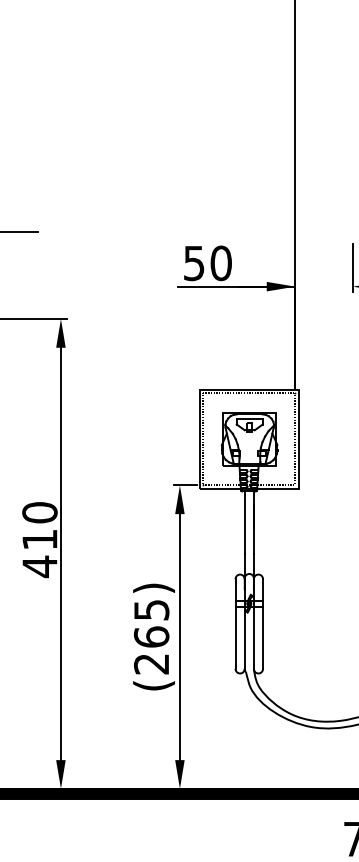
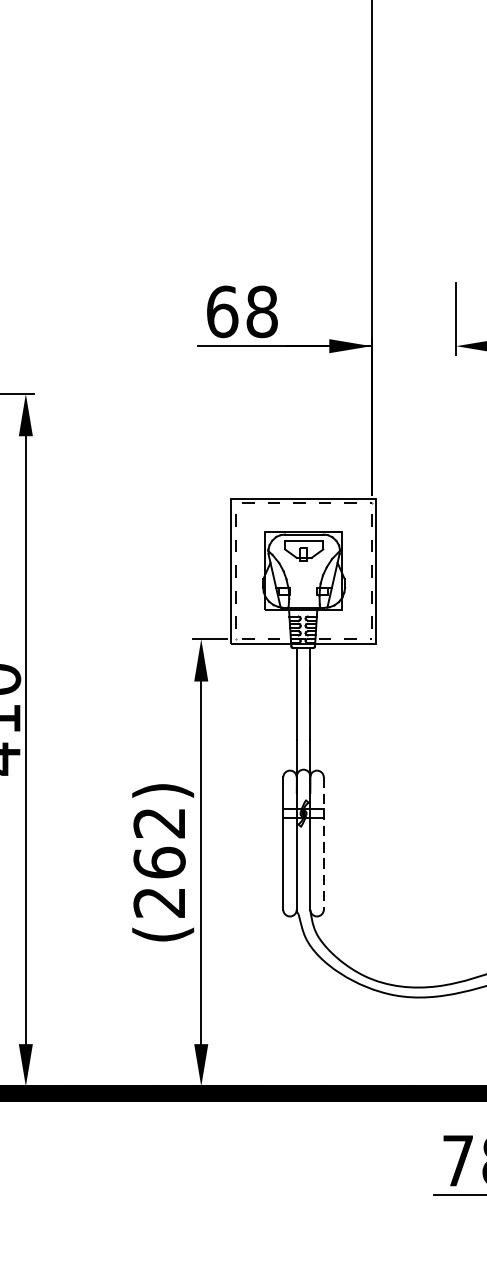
text: (207, 263) -> (241, 312), 50 -> 68
text: (151, 610) -> (159, 823), (265) -> (262)
line: (263, 624) -> (324, 844), solid -> dashed

